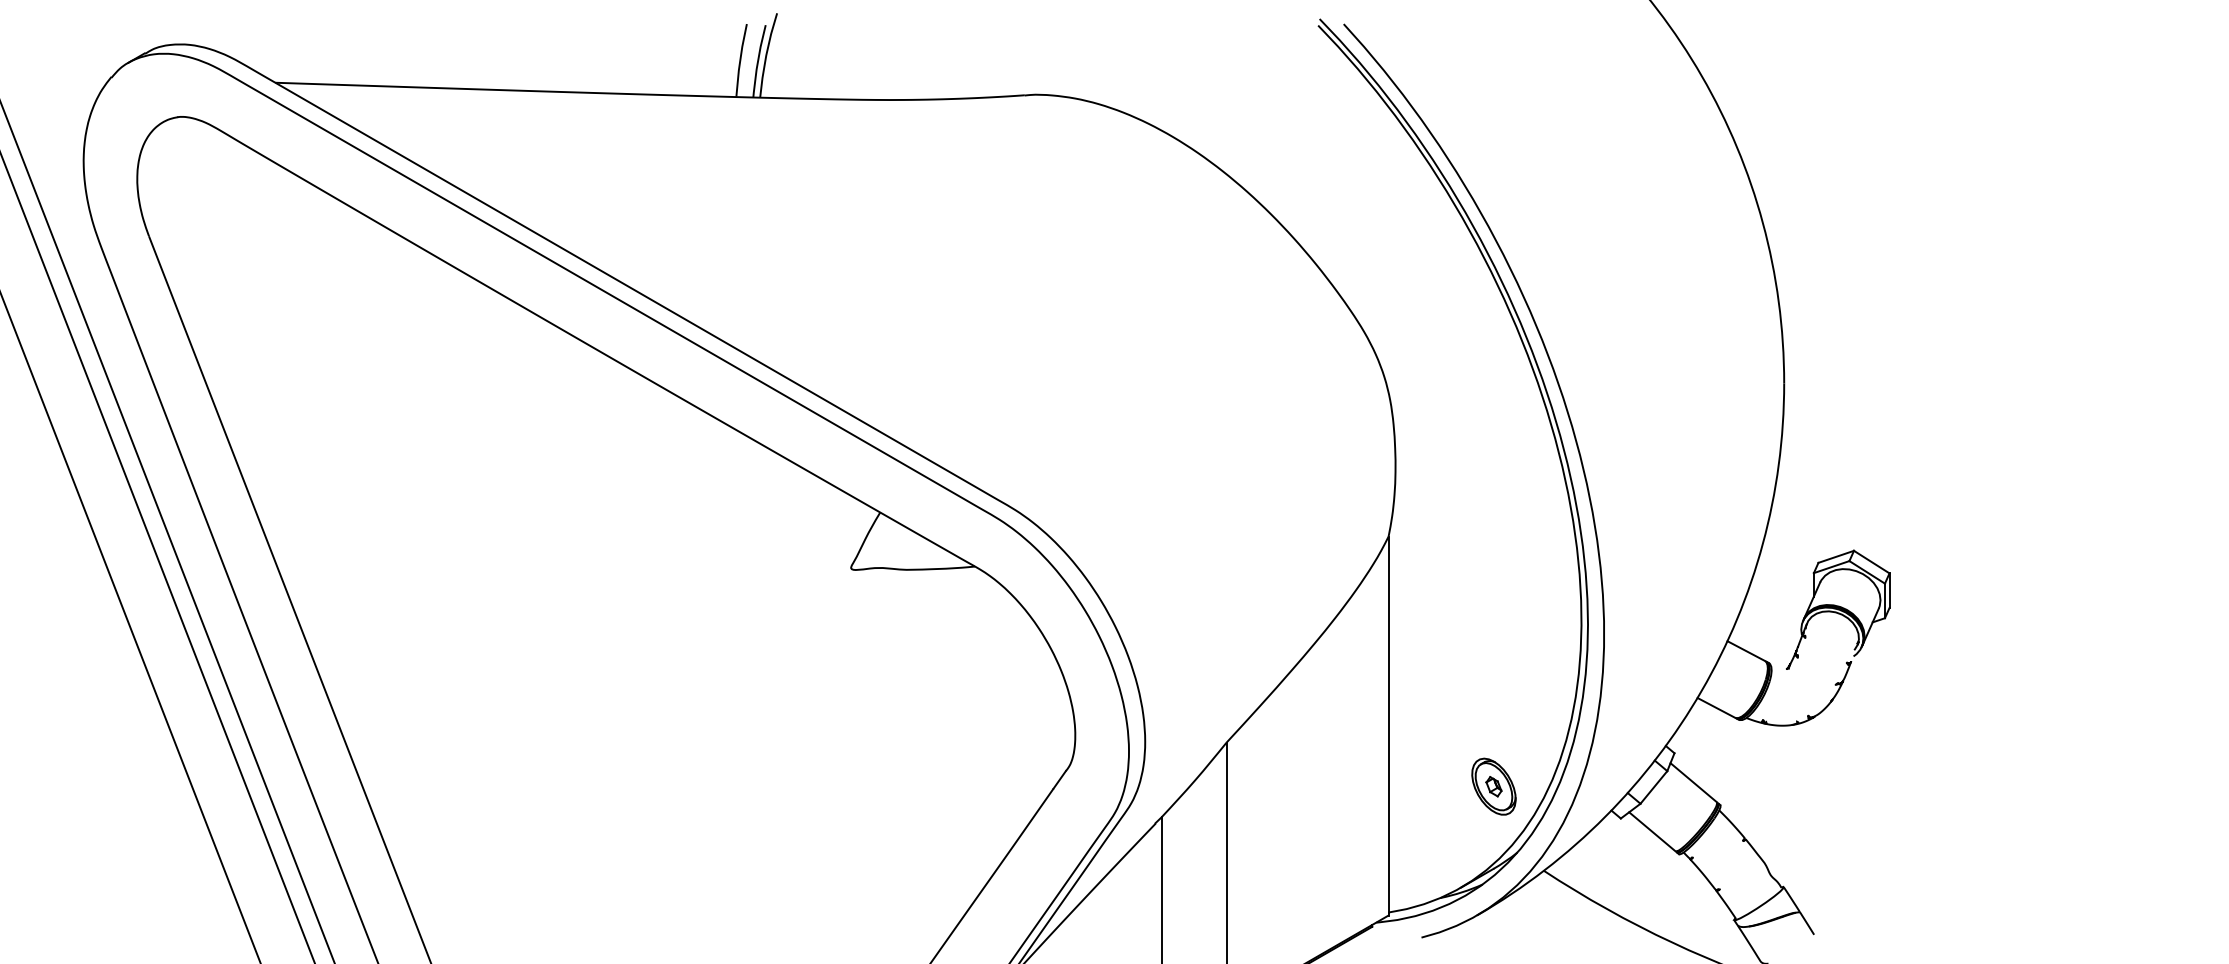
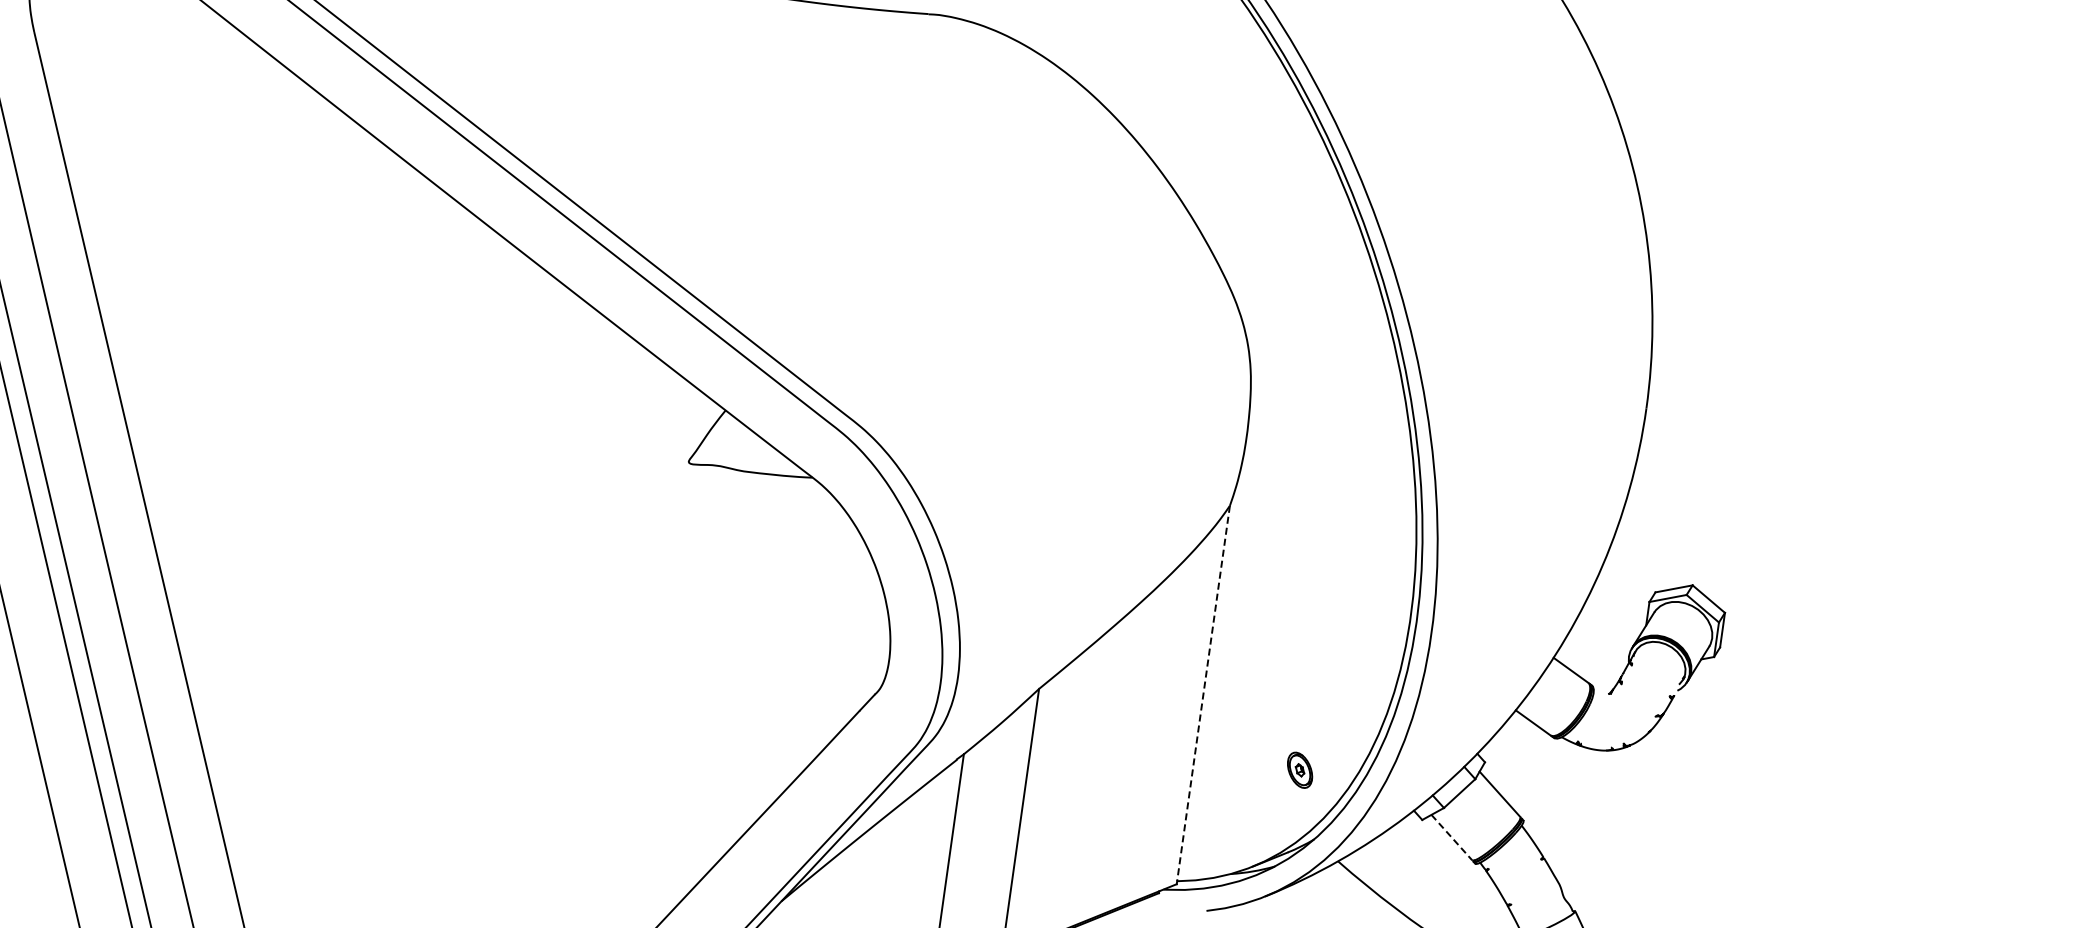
line: (1388, 724) -> (1203, 693), solid -> dashed
part: (1493, 786) -> (1299, 770), size x0.6
line: (1652, 832) -> (1451, 838), solid -> dashed

